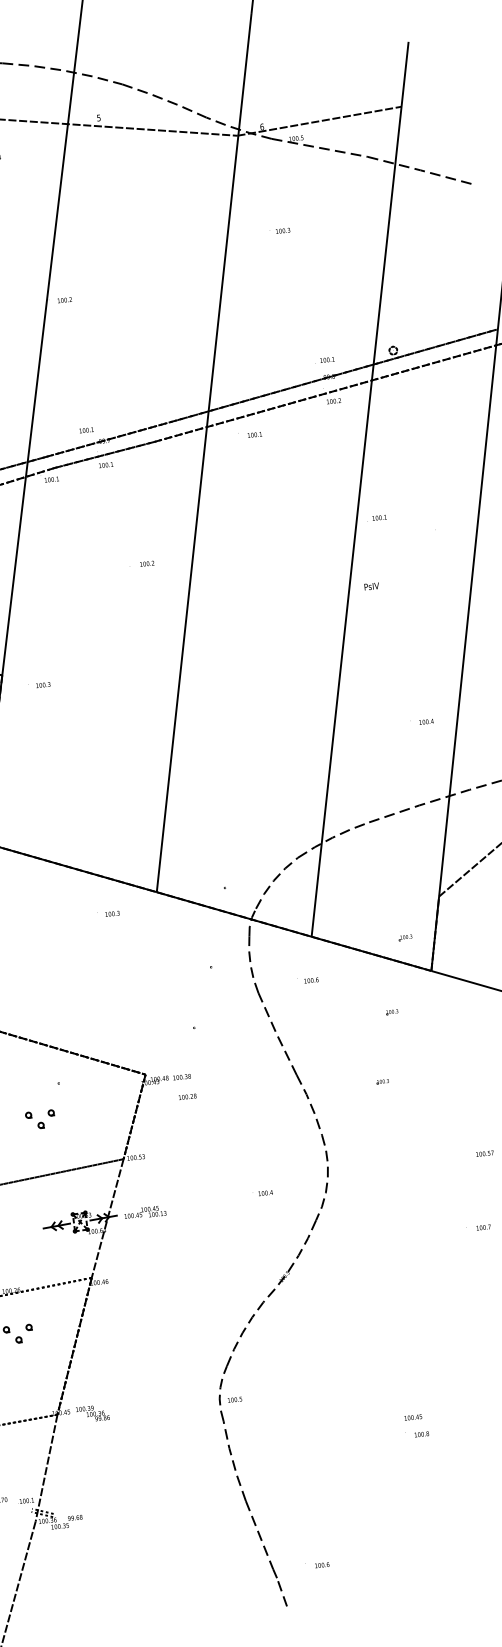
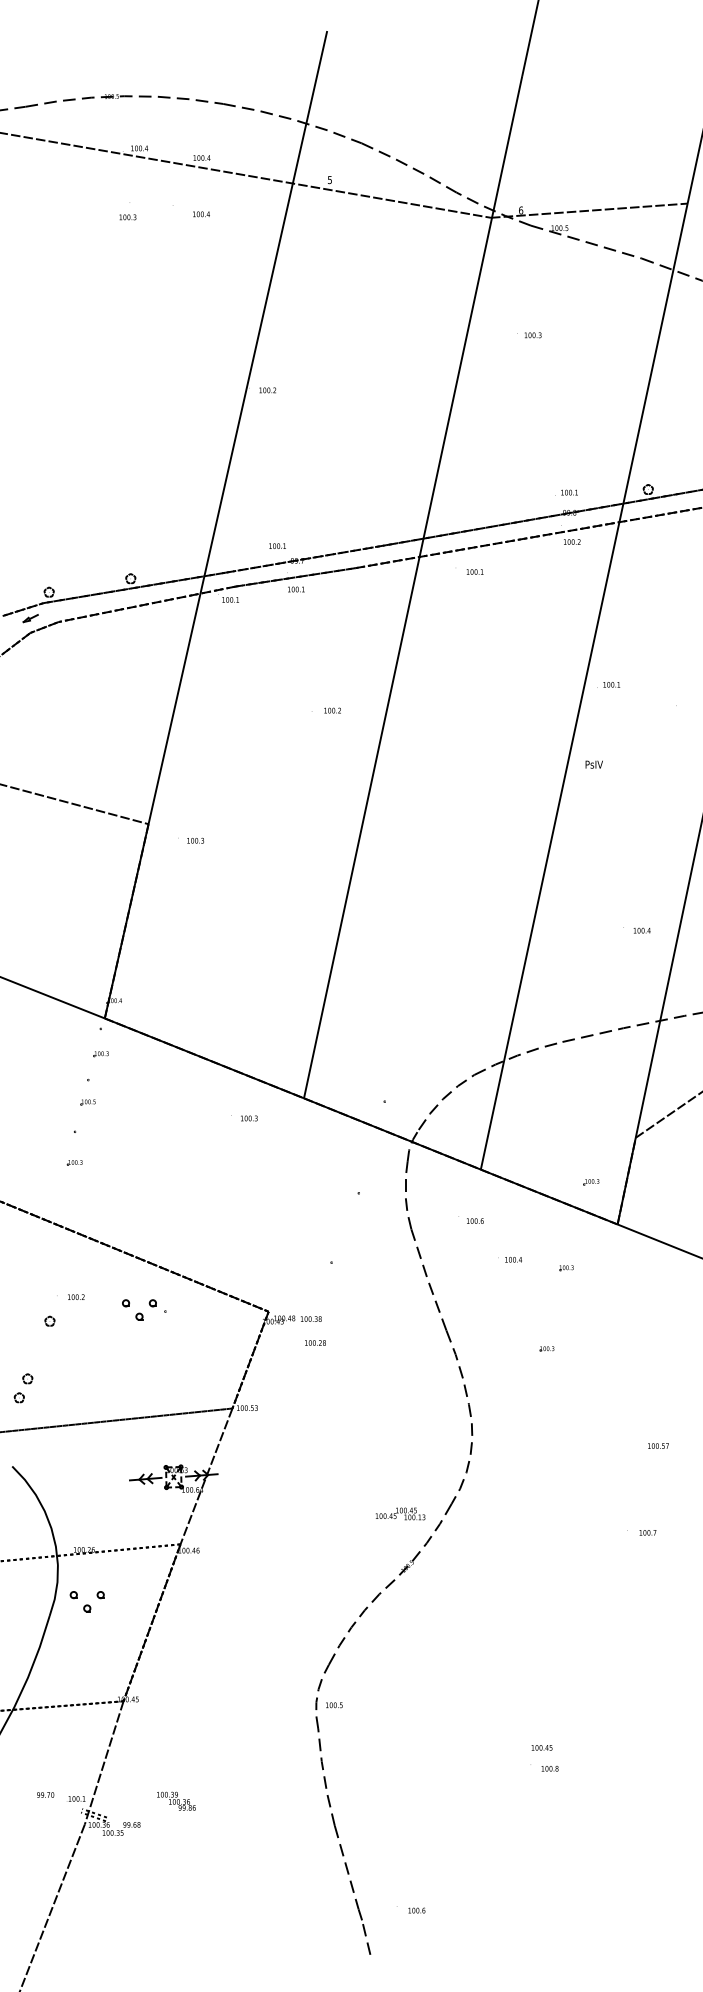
part: (40, 1119) -> (139, 1309), moved
text: (262, 1193) -> (509, 1259), moved
text: (145, 1212) -> (400, 1513), moved
text: (92, 1412) -> (176, 1800), moved

